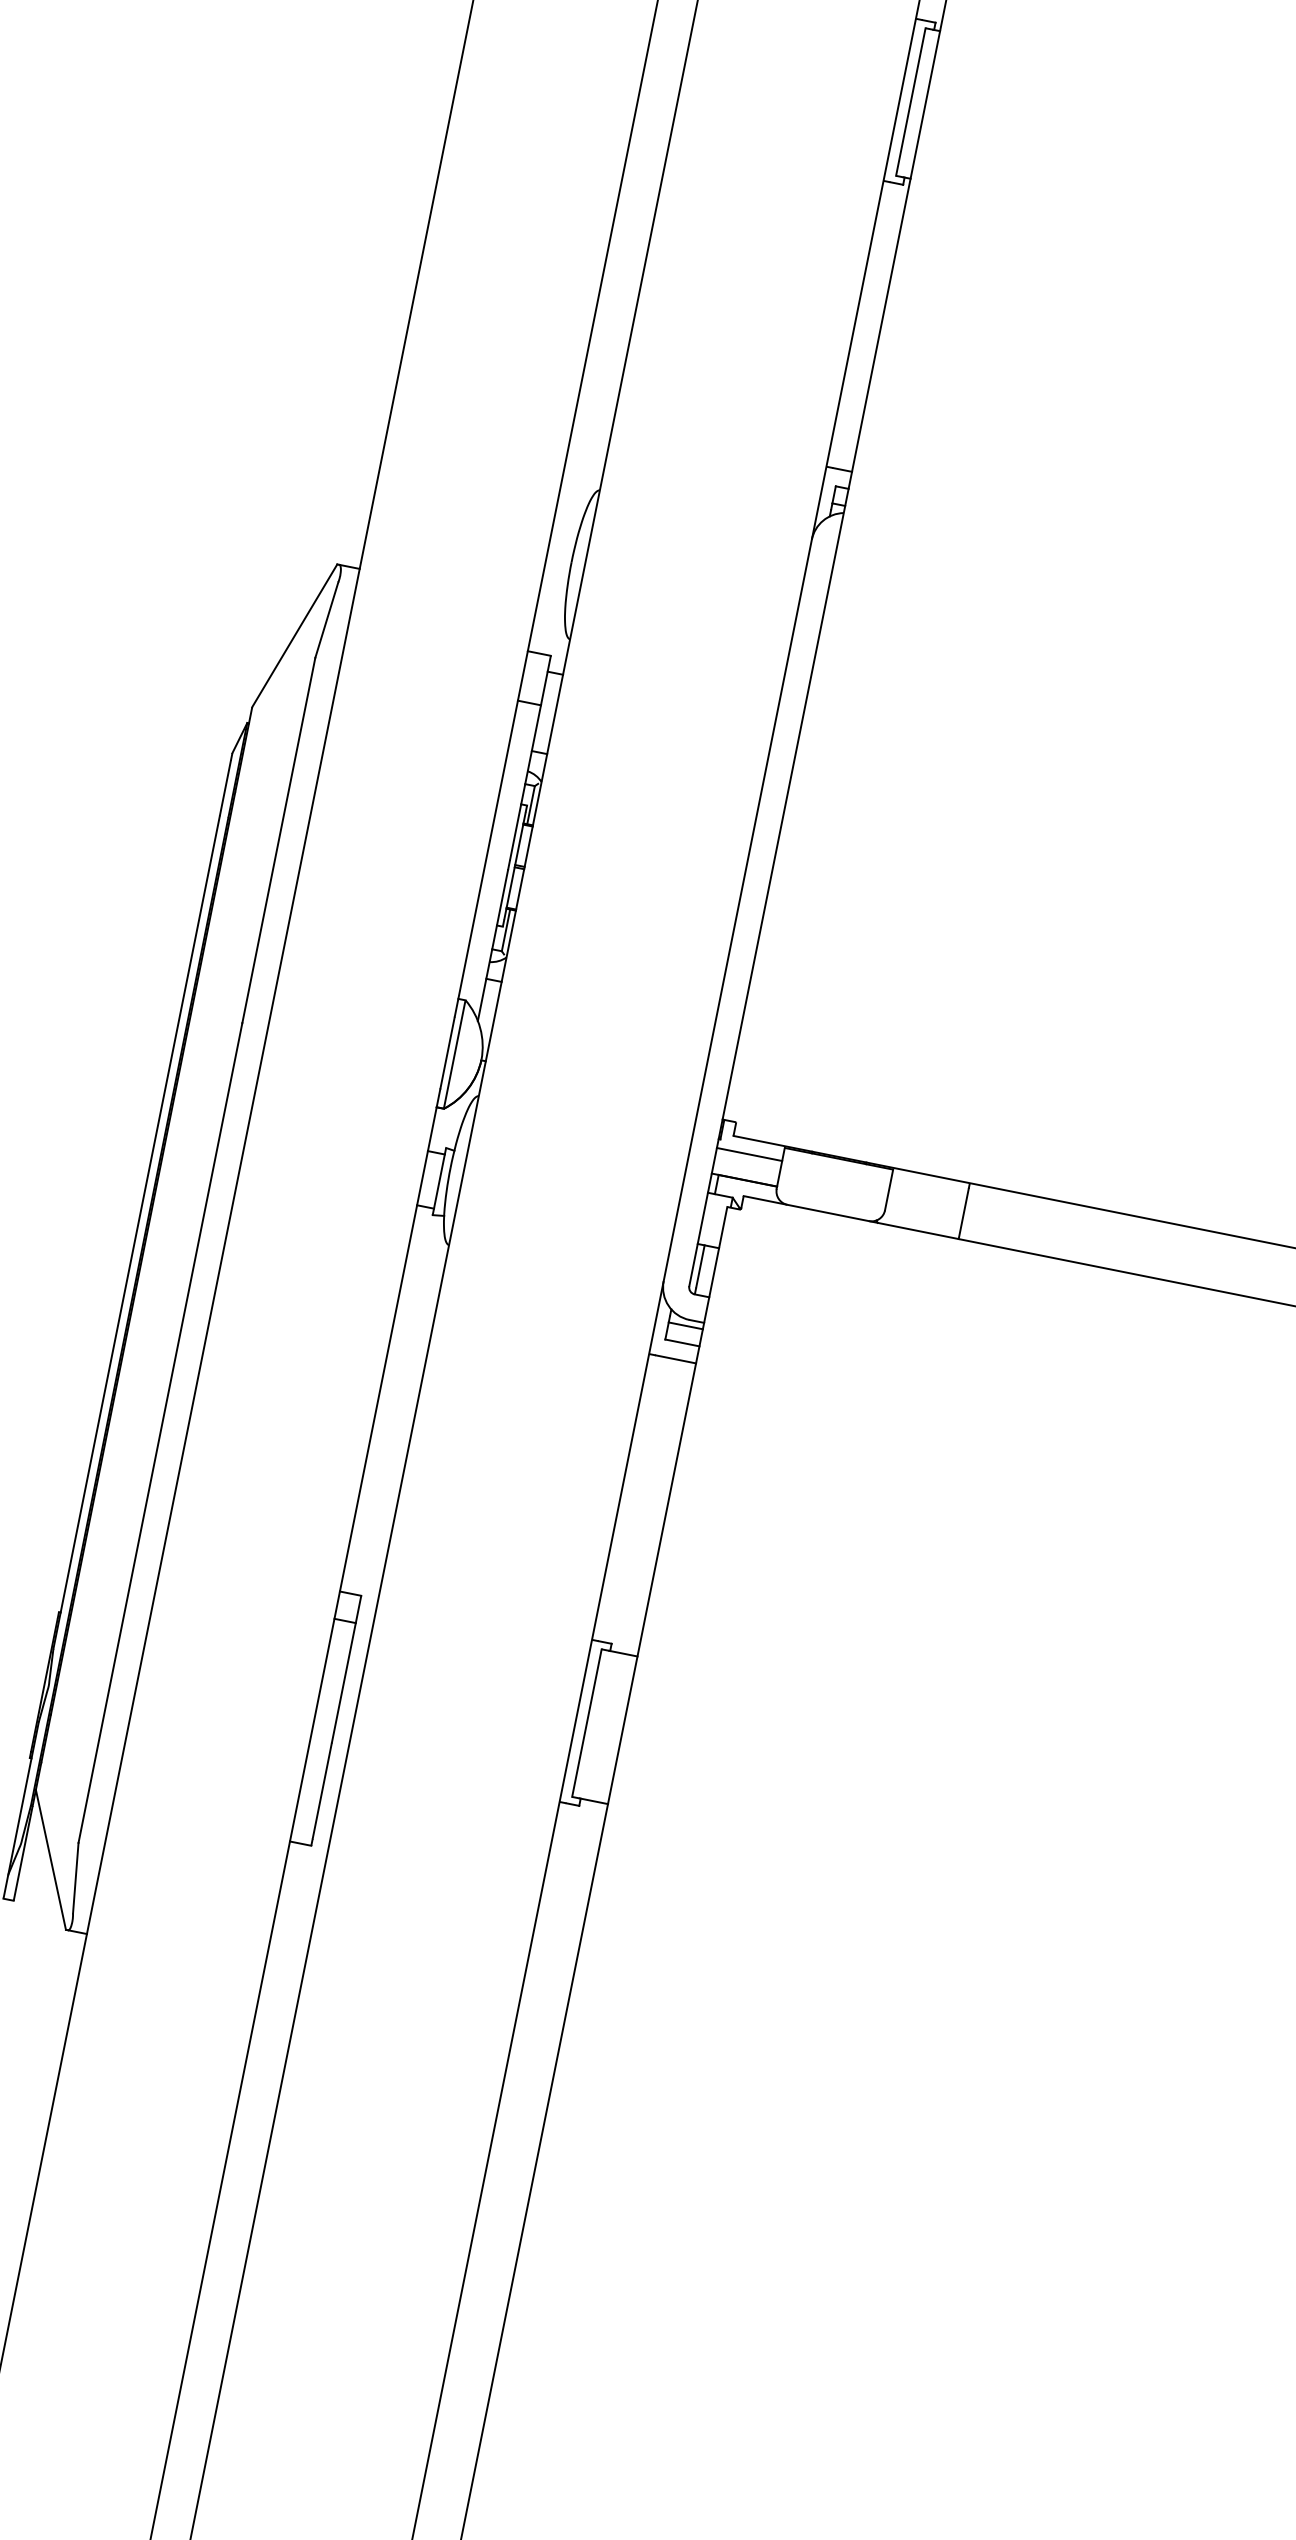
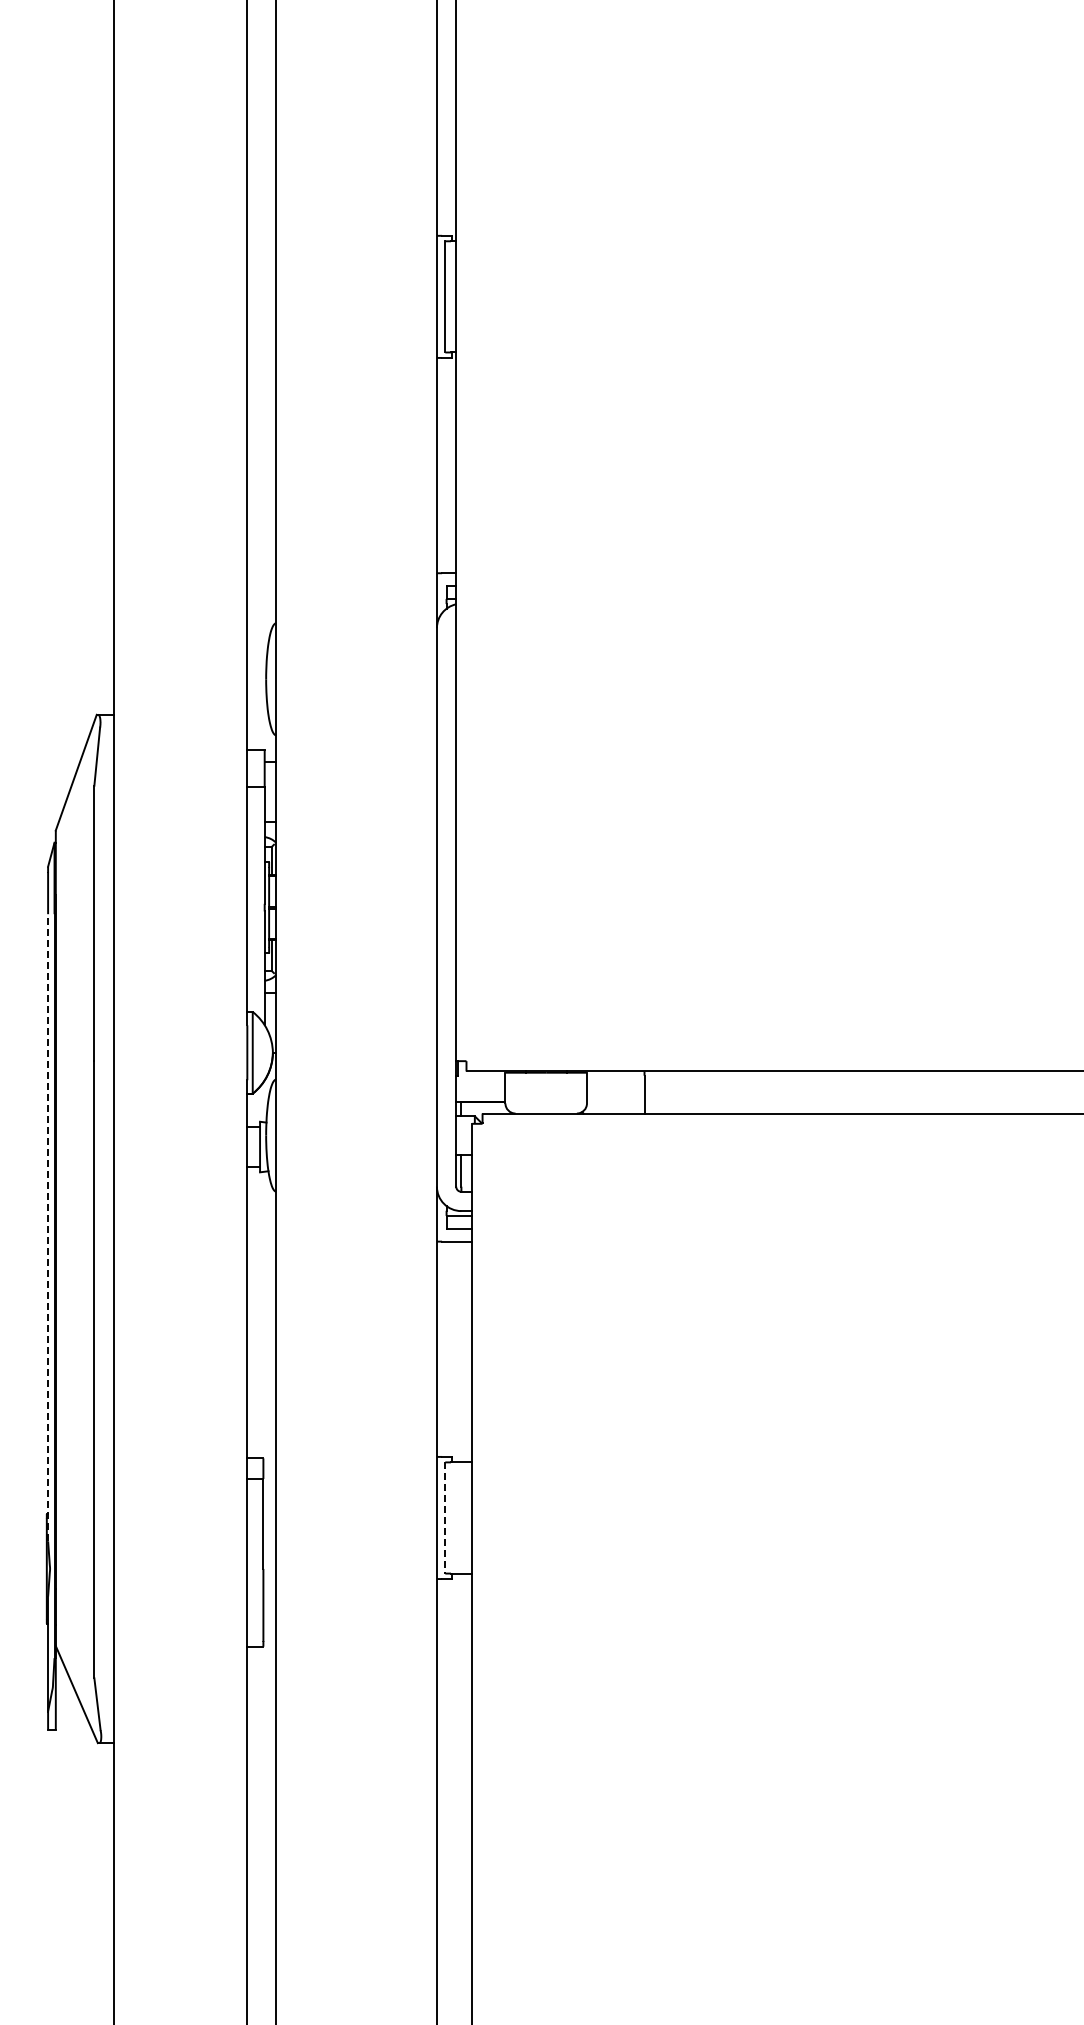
line: (749, 1154) -> (480, 1082), removed
line: (137, 1232) -> (48, 1227), solid -> dashed
line: (587, 1722) -> (445, 1517), solid -> dashed

